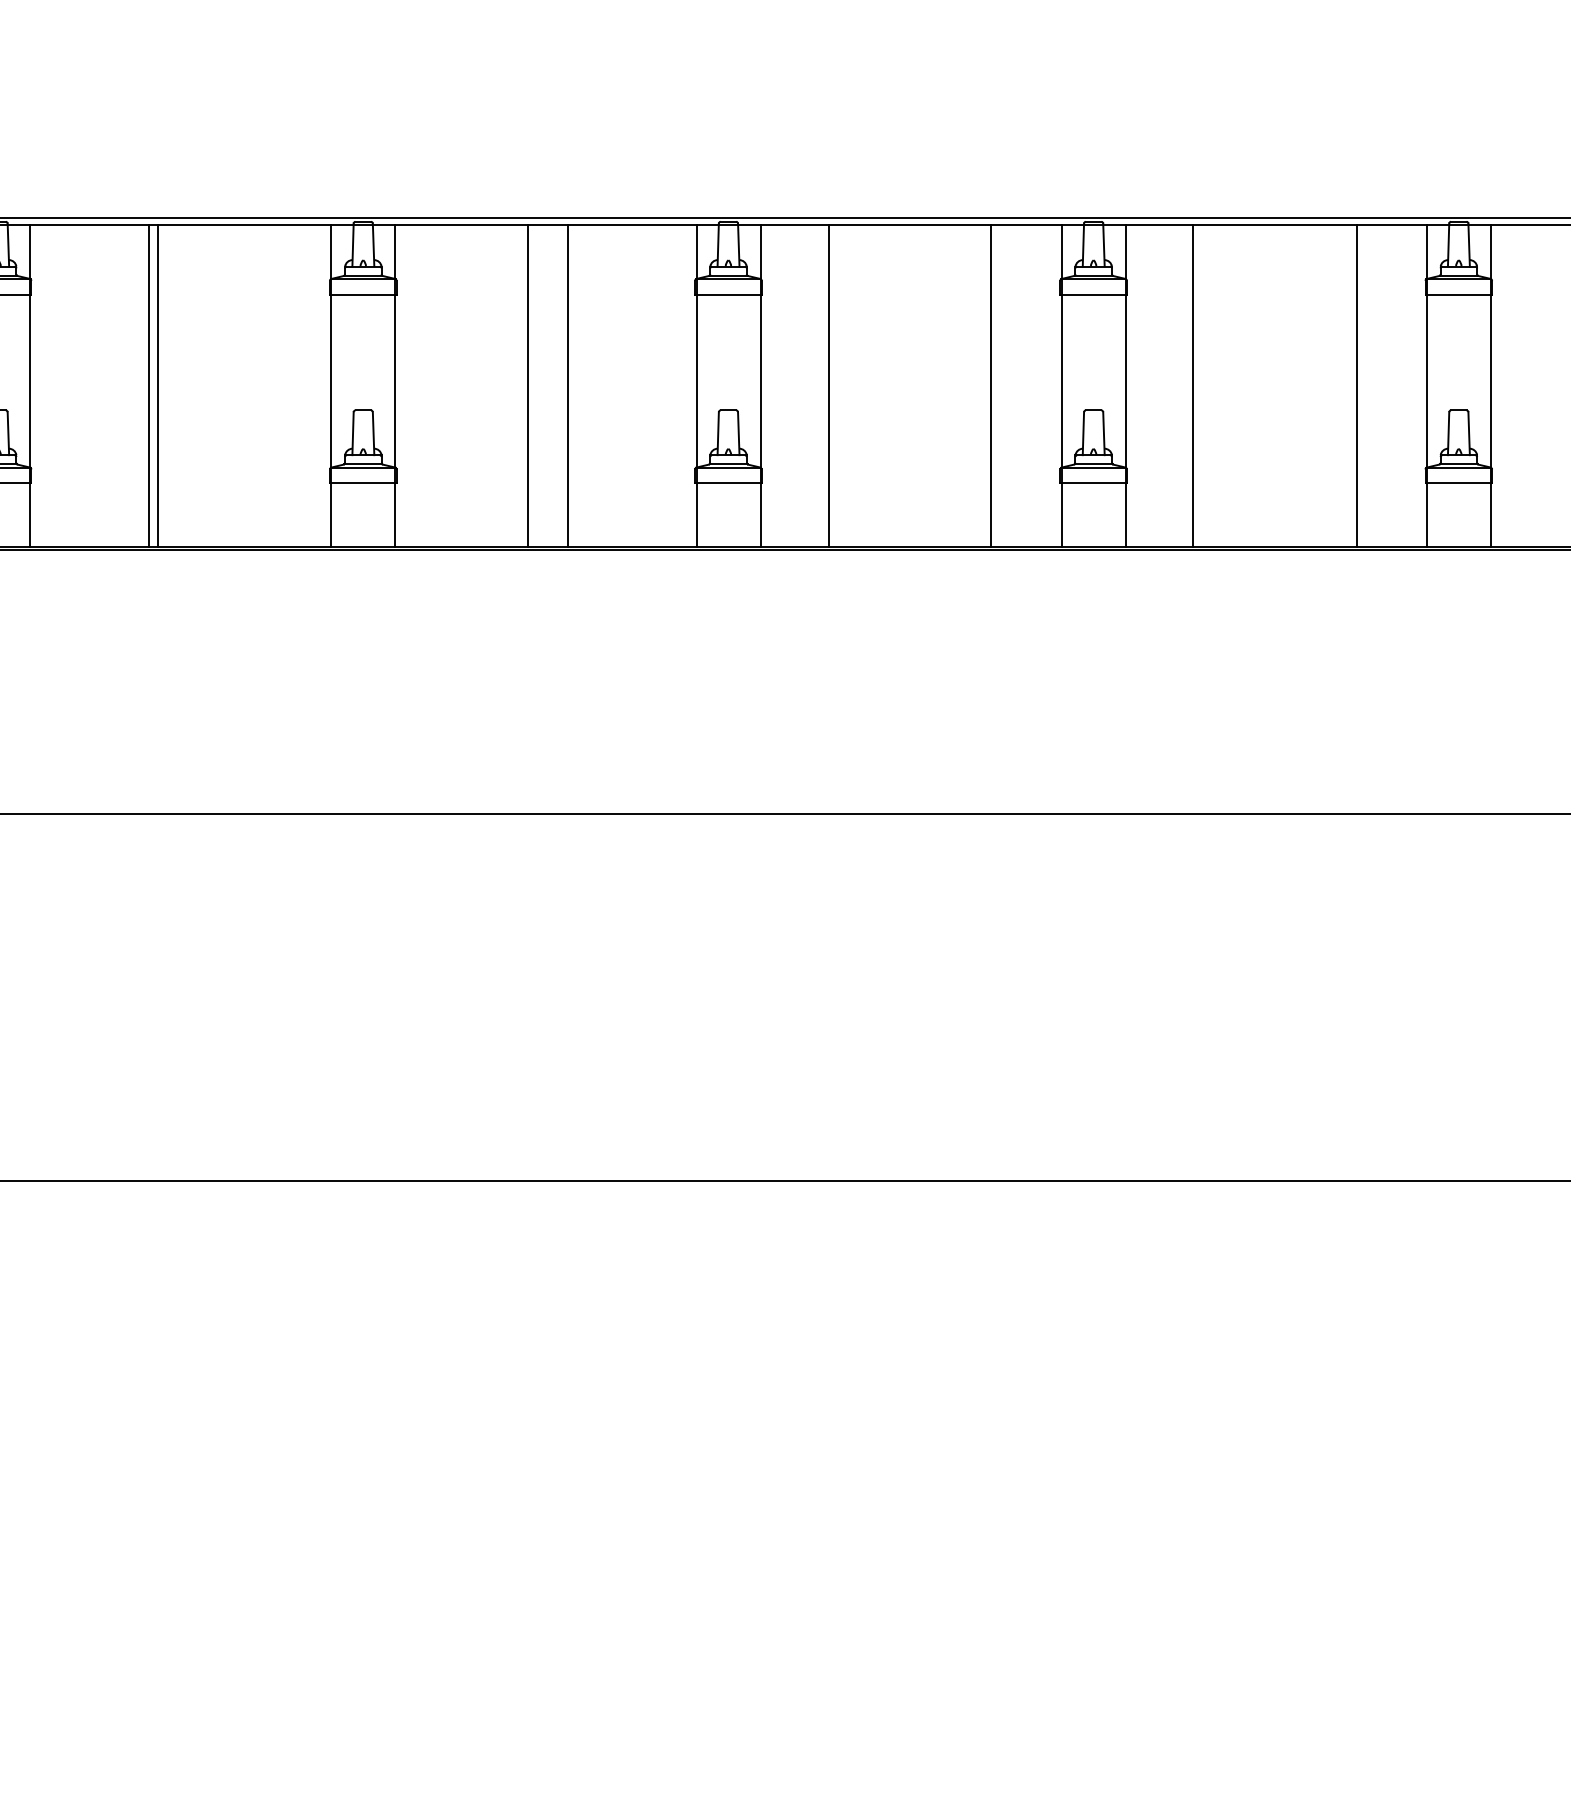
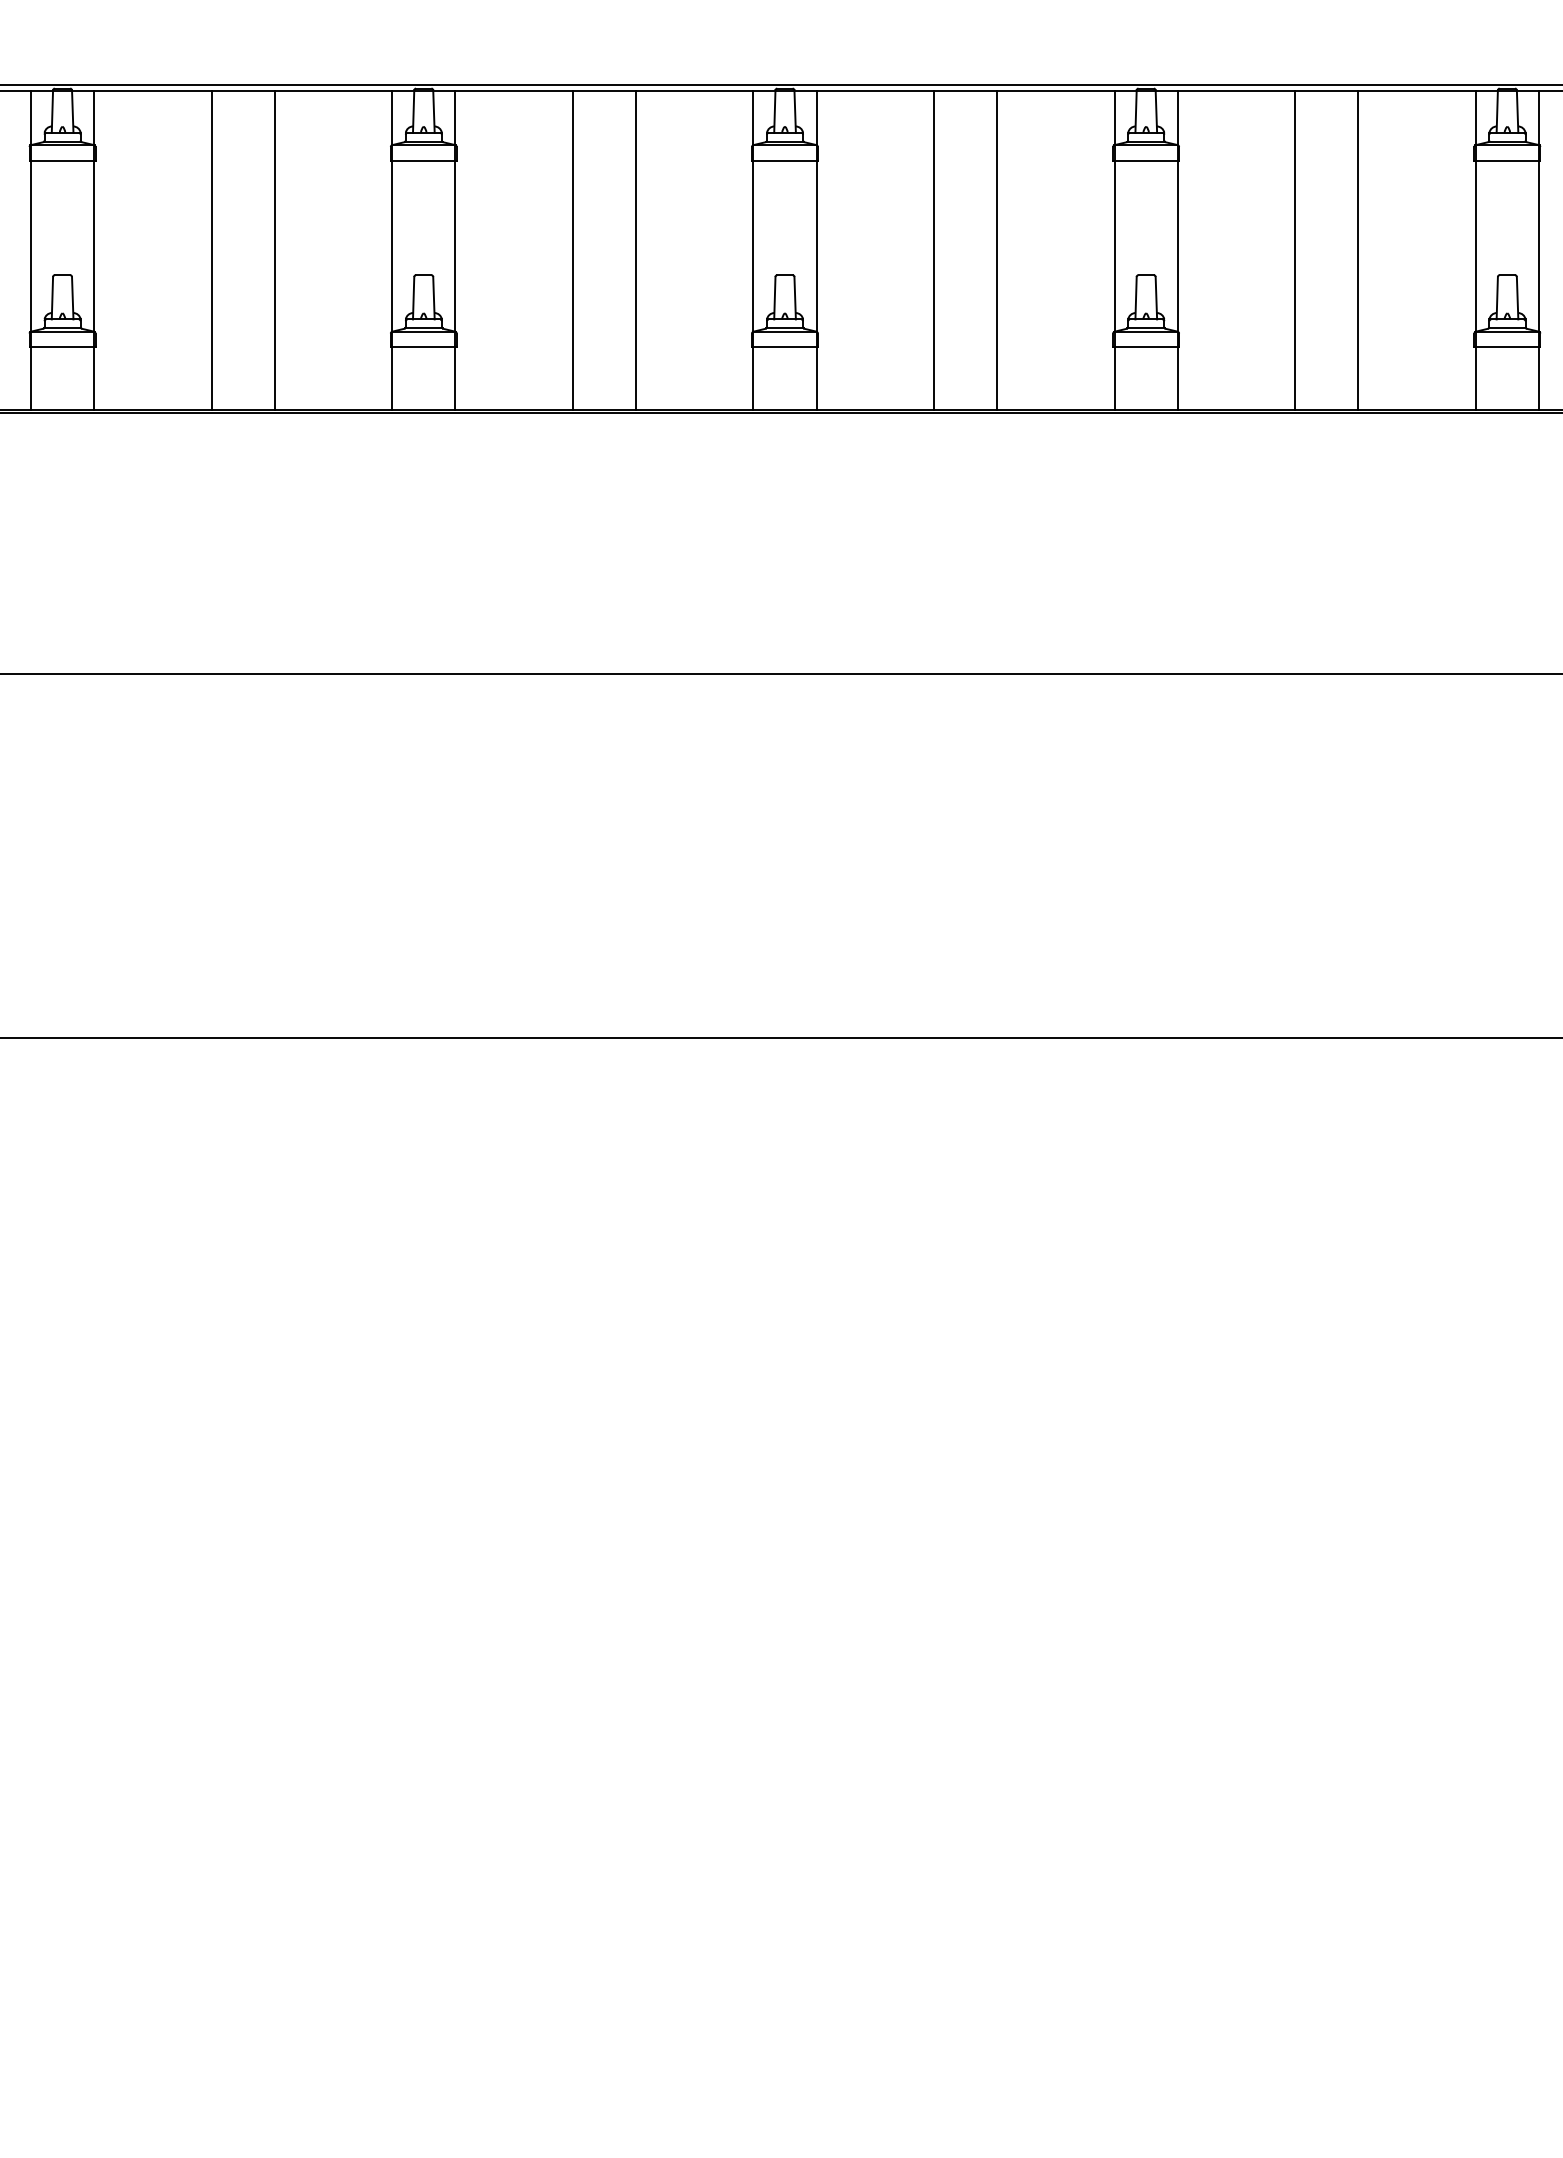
line: (157, 385) -> (274, 250), moved
line: (528, 385) -> (636, 250), moved
line: (567, 385) -> (572, 250), moved
line: (829, 385) -> (934, 250), moved
line: (990, 385) -> (997, 250), moved
line: (1193, 385) -> (1295, 250), moved
line: (1356, 385) -> (1358, 250), moved

